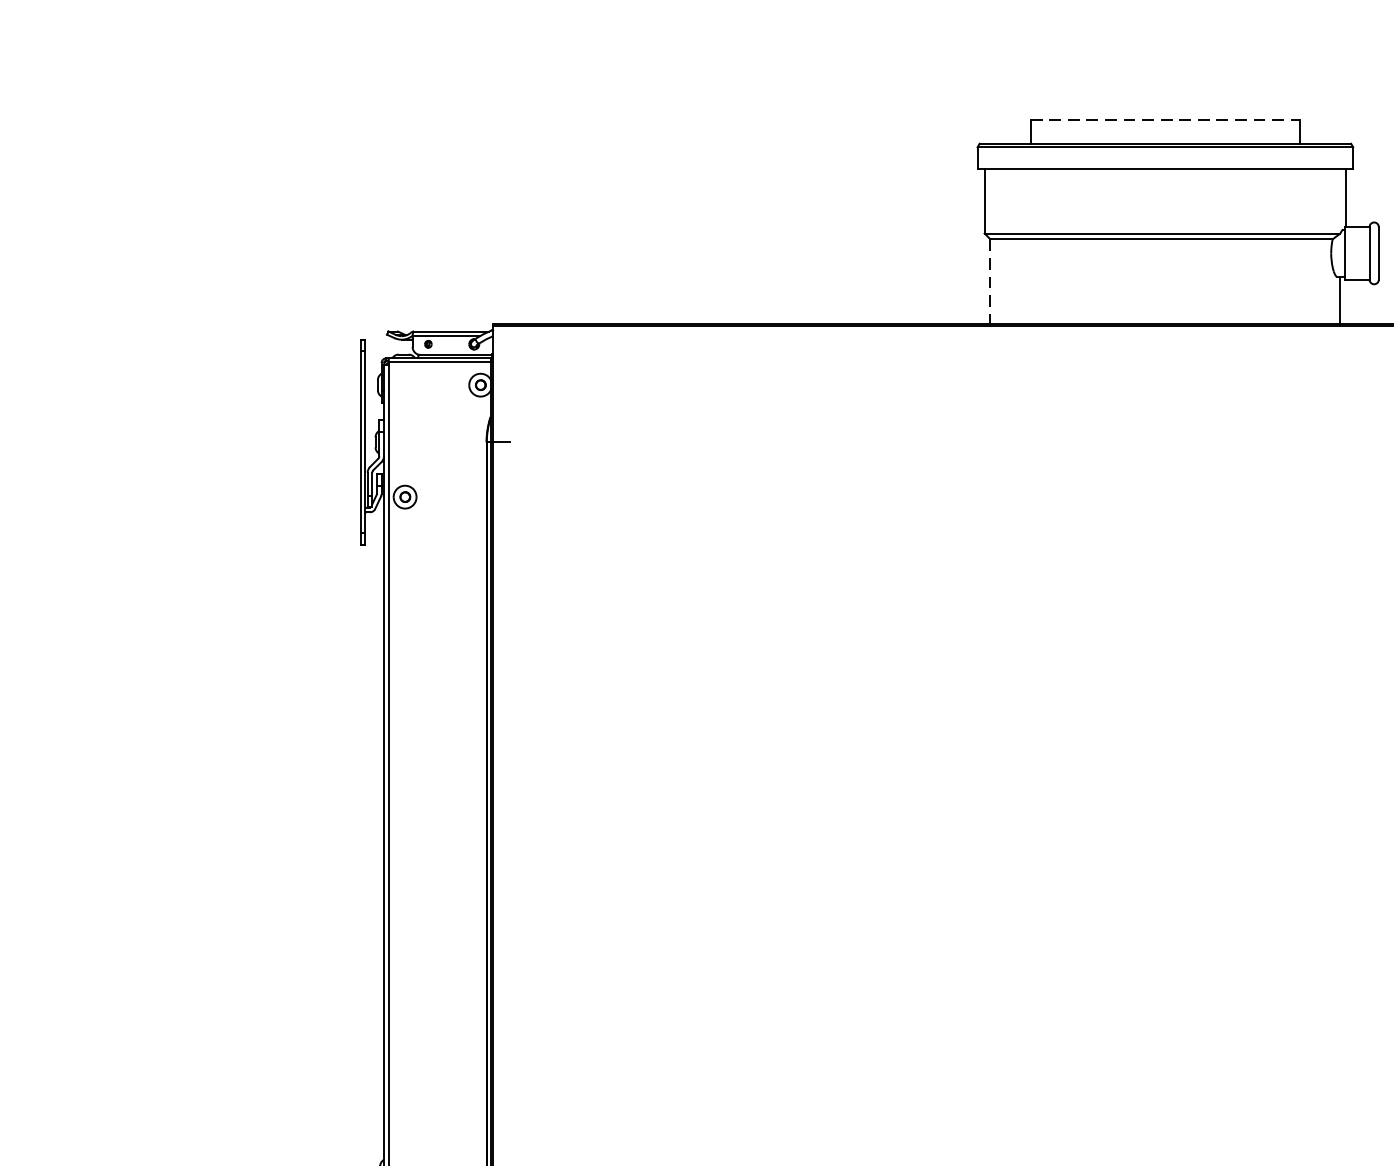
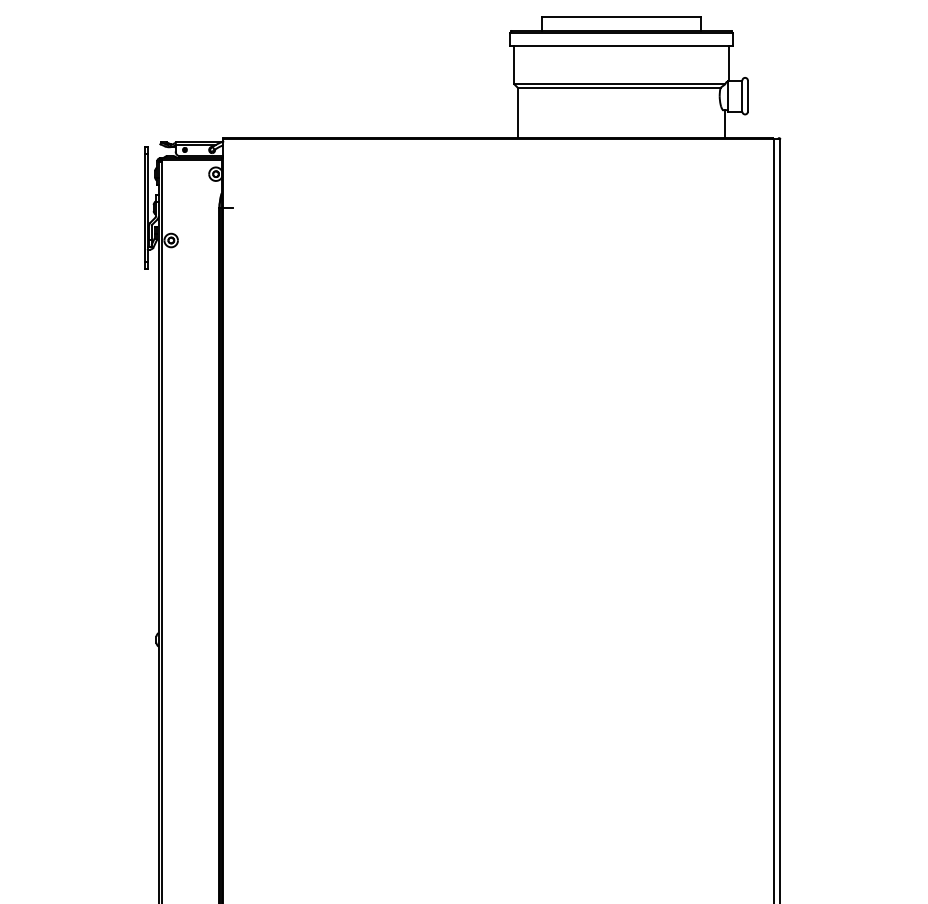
line: (1165, 120) -> (621, 17), dashed -> solid
line: (989, 282) -> (517, 113), dashed -> solid

